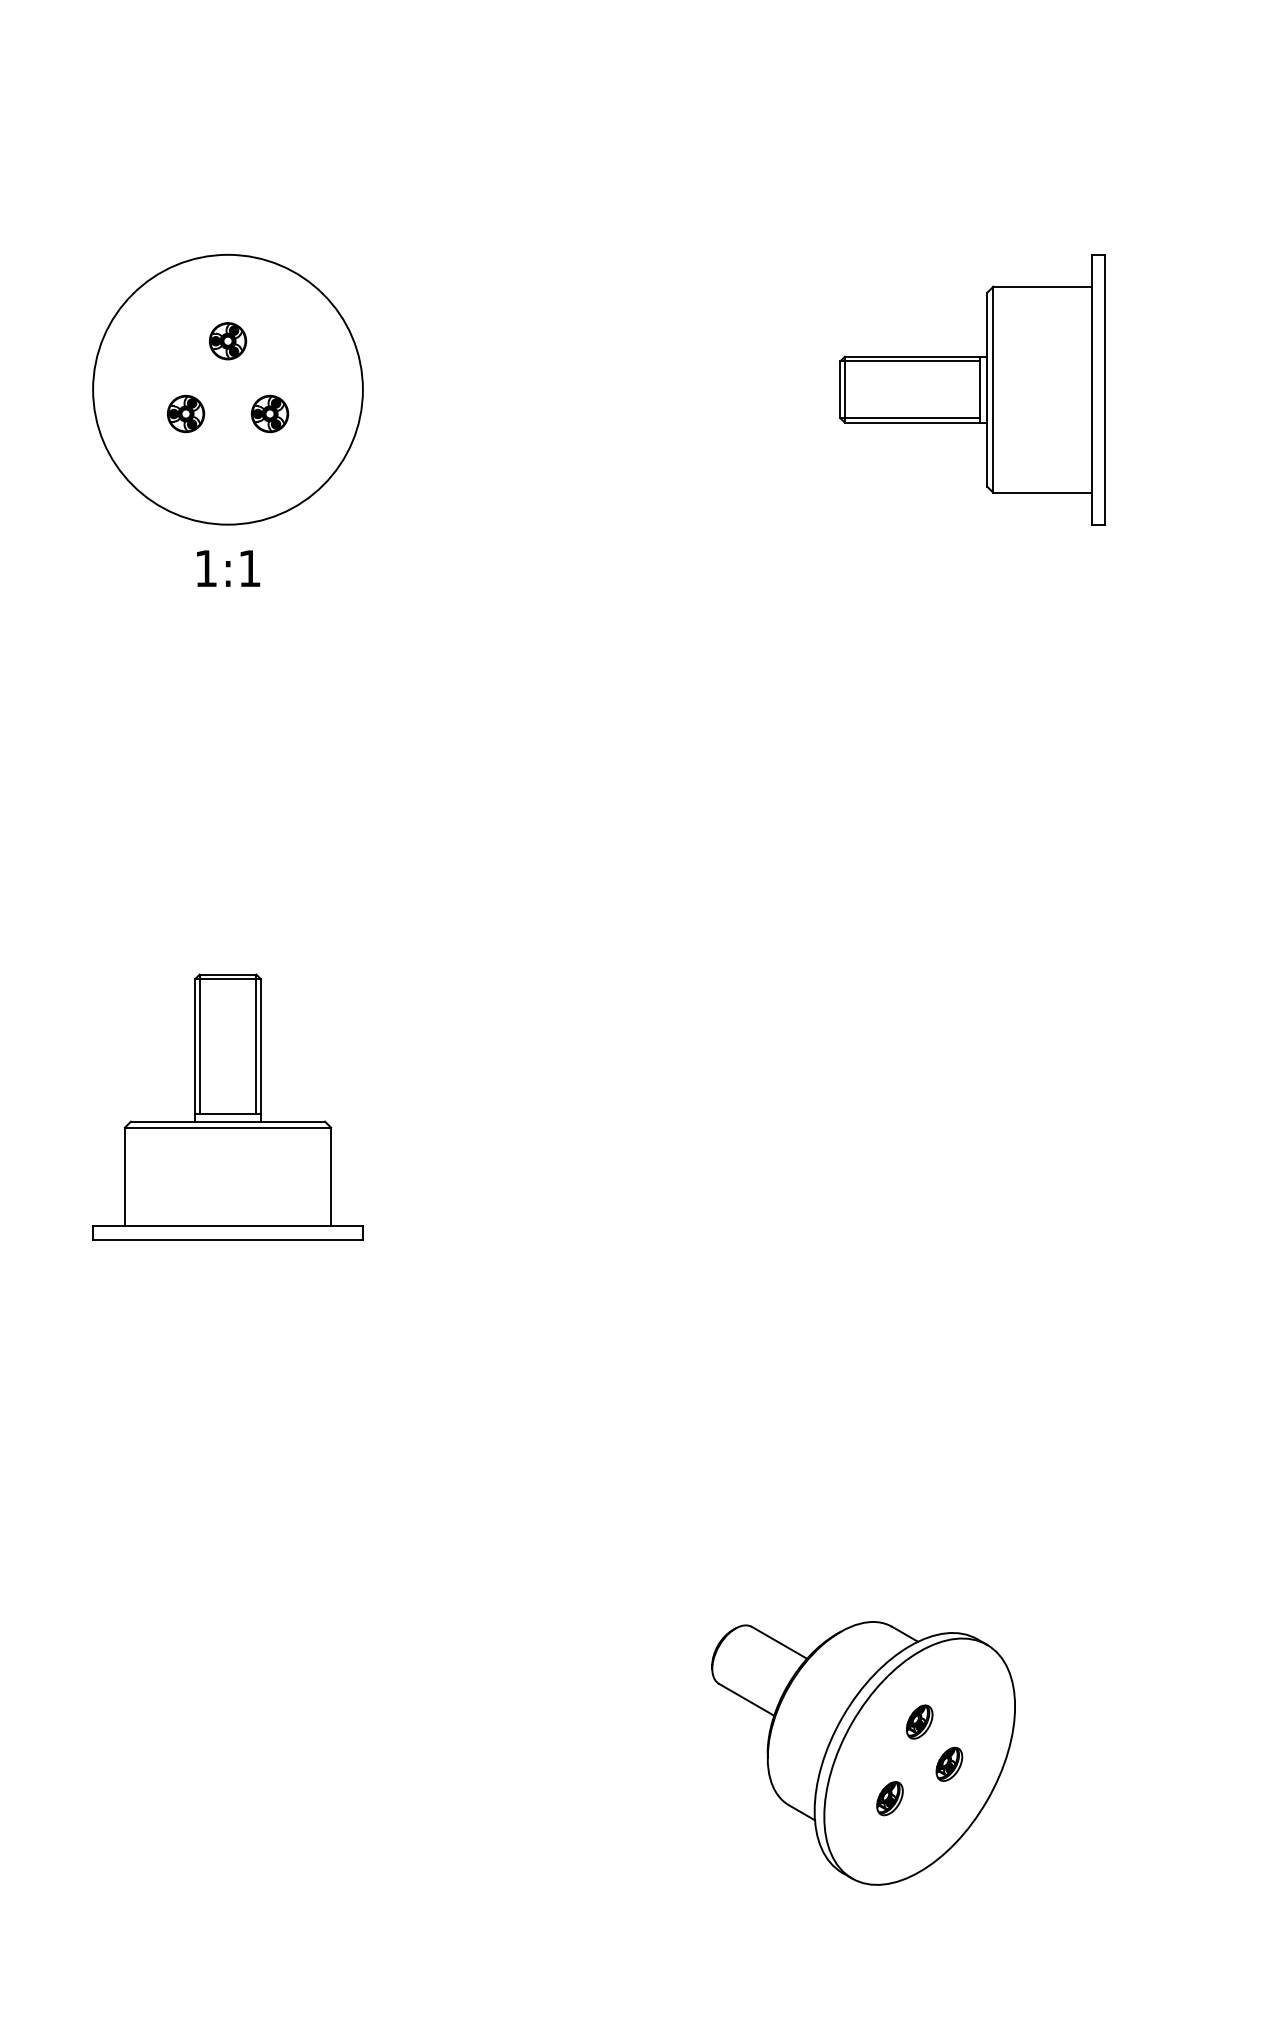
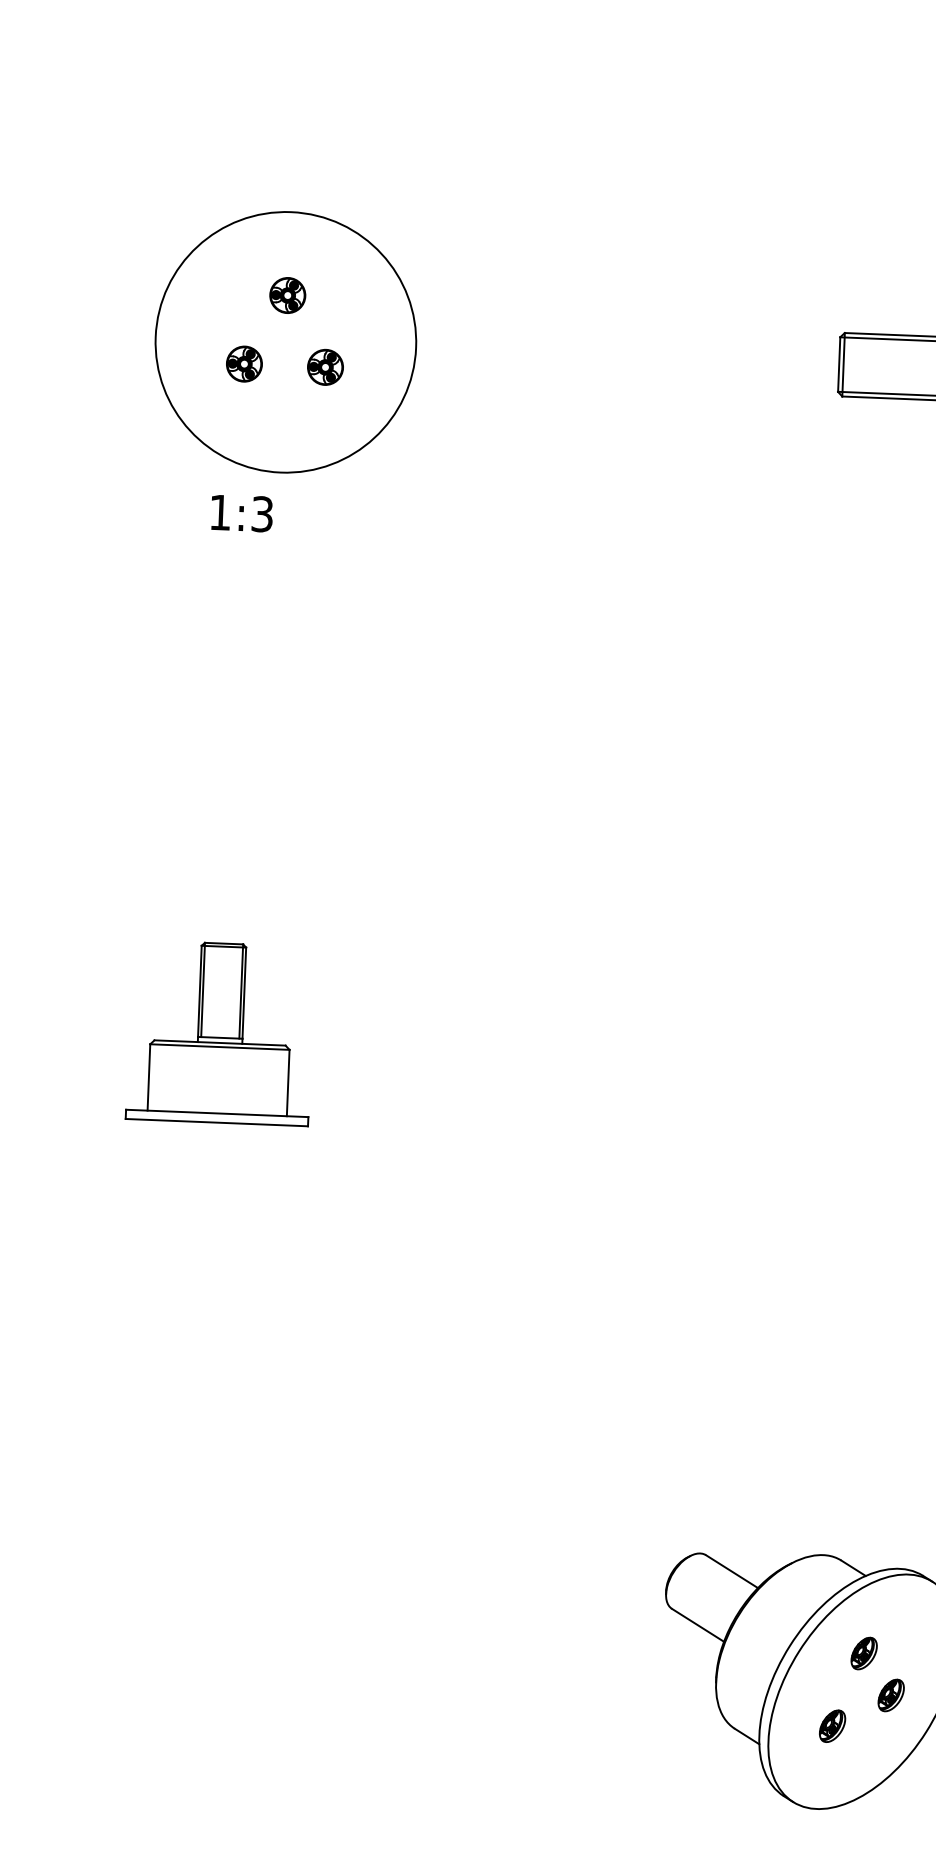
part: (227, 389) -> (285, 342), moved
text: (249, 568) -> (262, 514), 1:1 -> 1:3
part: (227, 1106) -> (219, 1032), size x0.7

